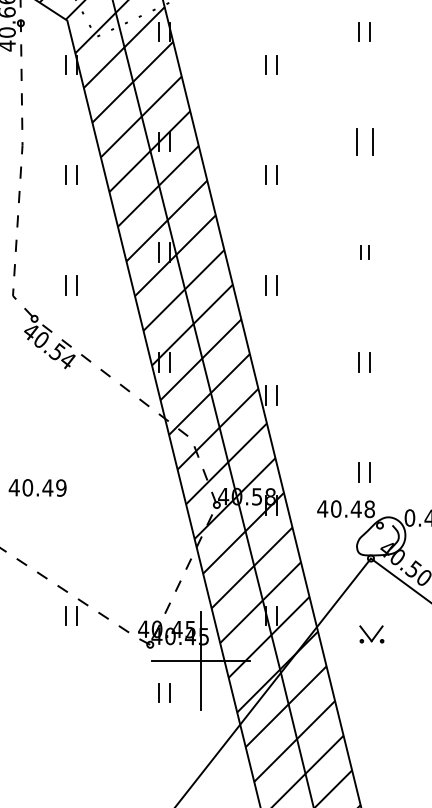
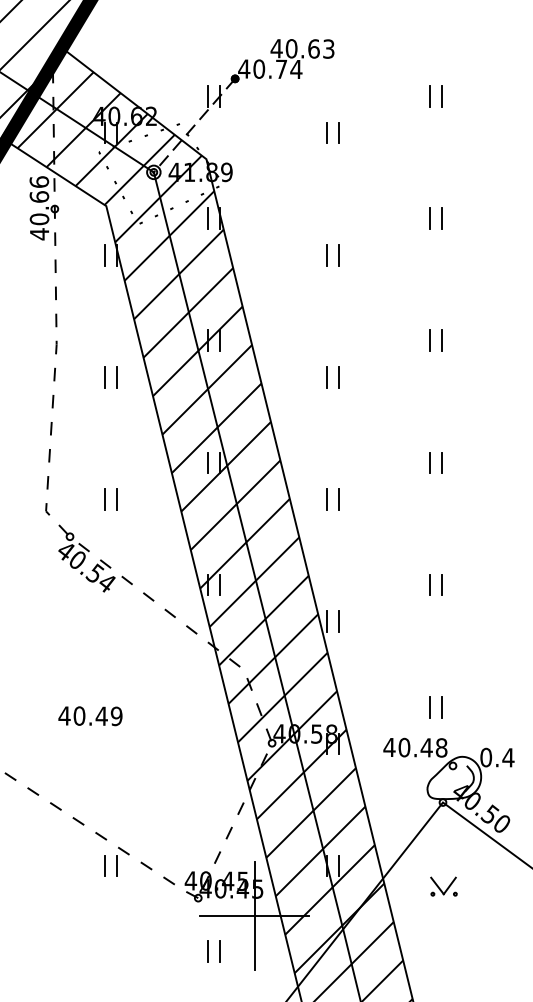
part: (364, 141) -> (435, 340), size x0.71
part: (364, 251) -> (435, 462), size x1.43
text: (37, 488) -> (90, 716), moved

